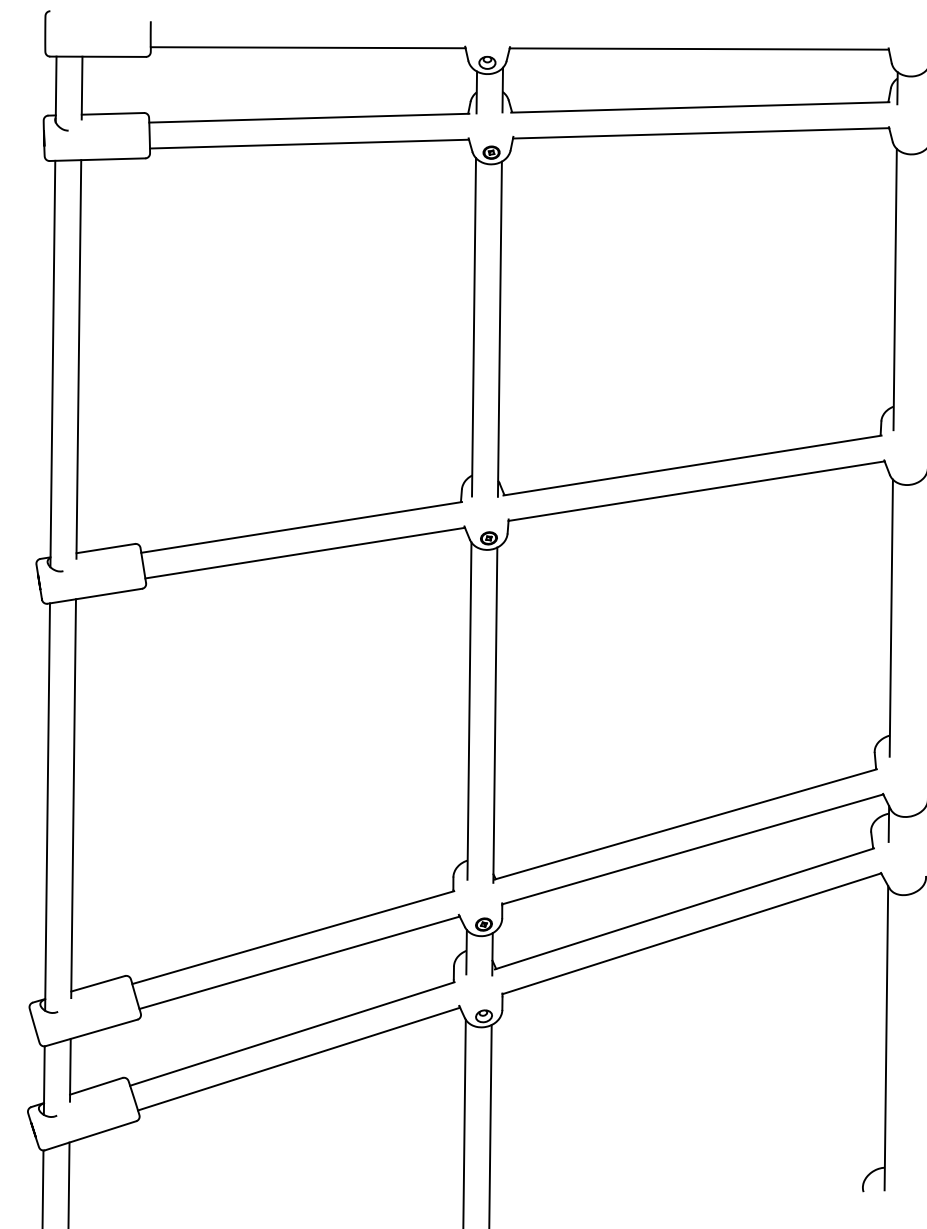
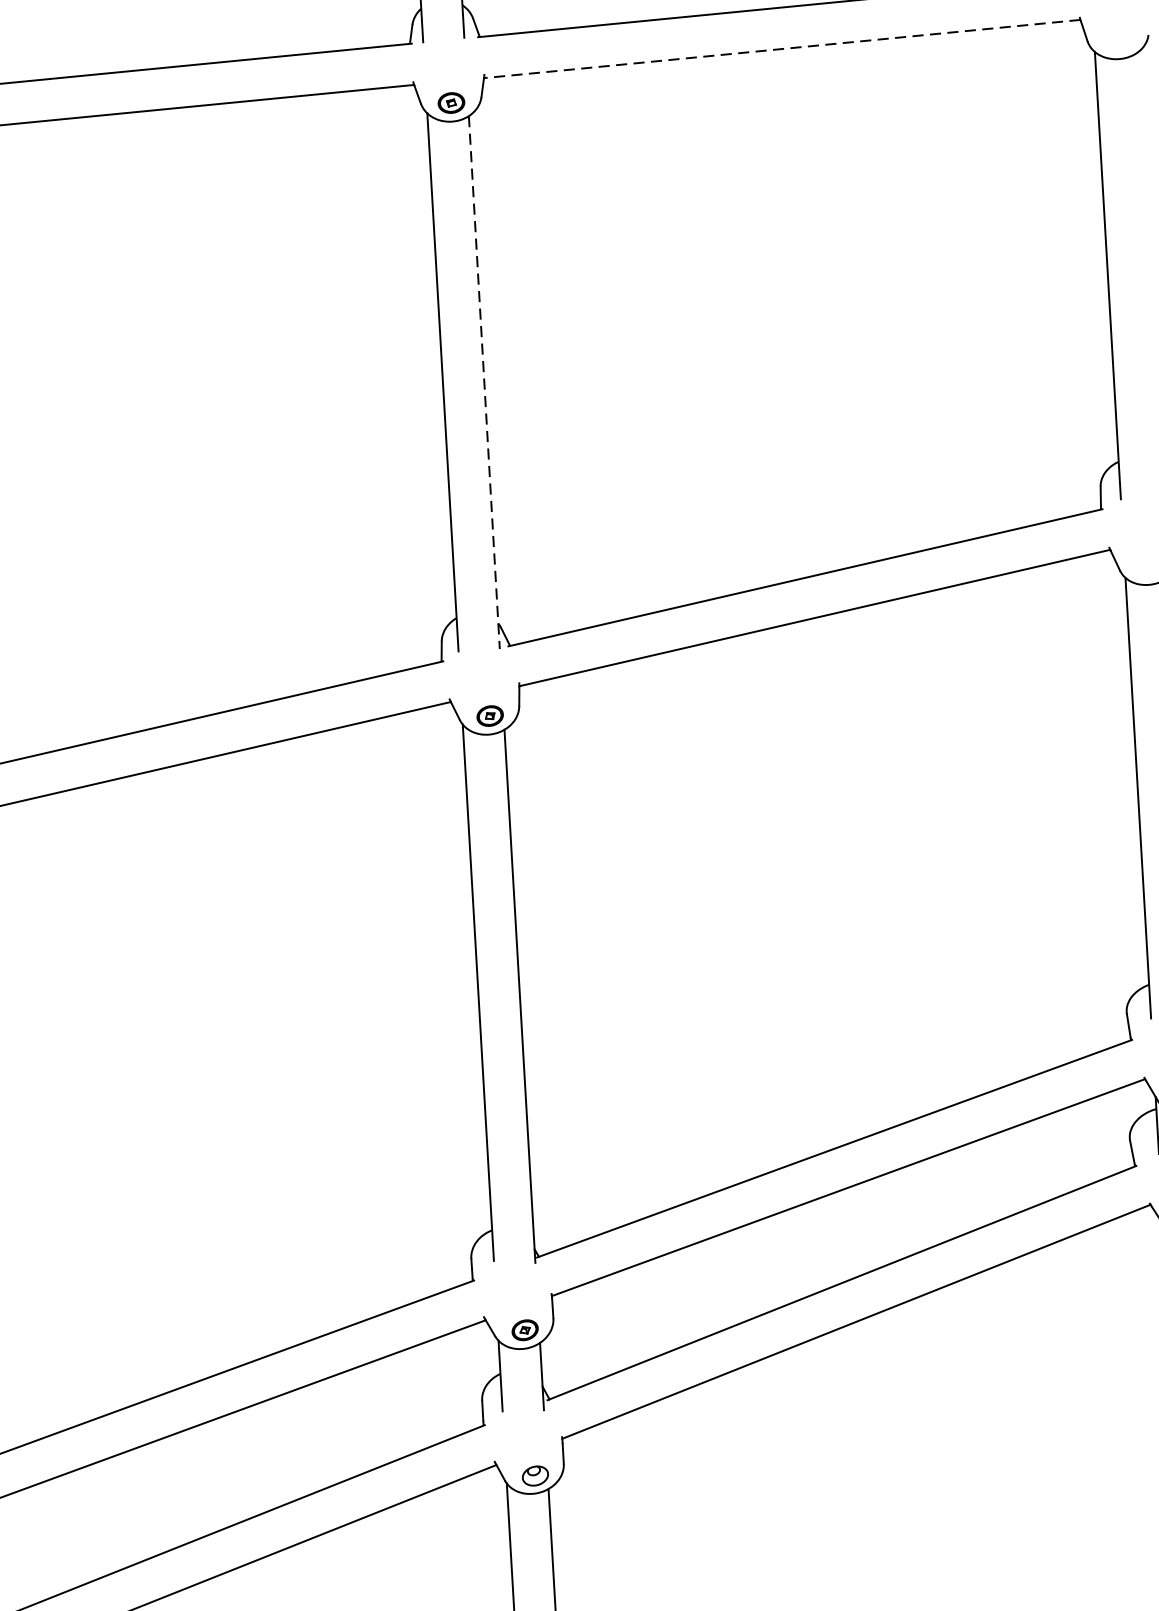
line: (700, 133) -> (781, 49), solid -> dashed
line: (499, 329) -> (483, 383), solid -> dashed

